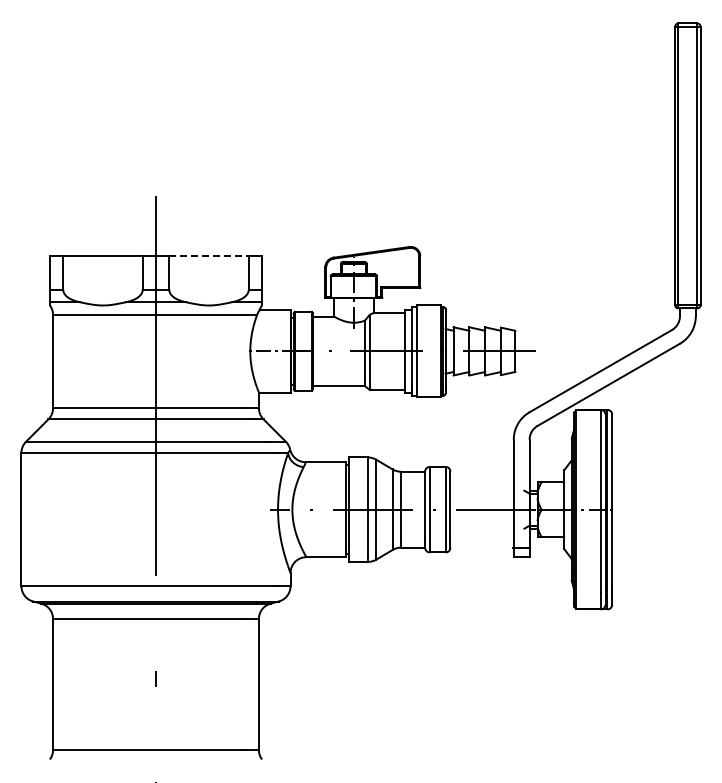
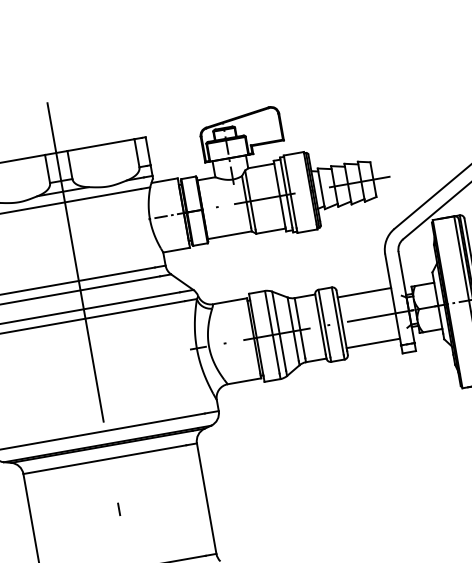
line: (209, 256) -> (101, 145), dashed -> solid
line: (481, 479) -> (363, 292), added
line: (481, 539) -> (372, 343), added

